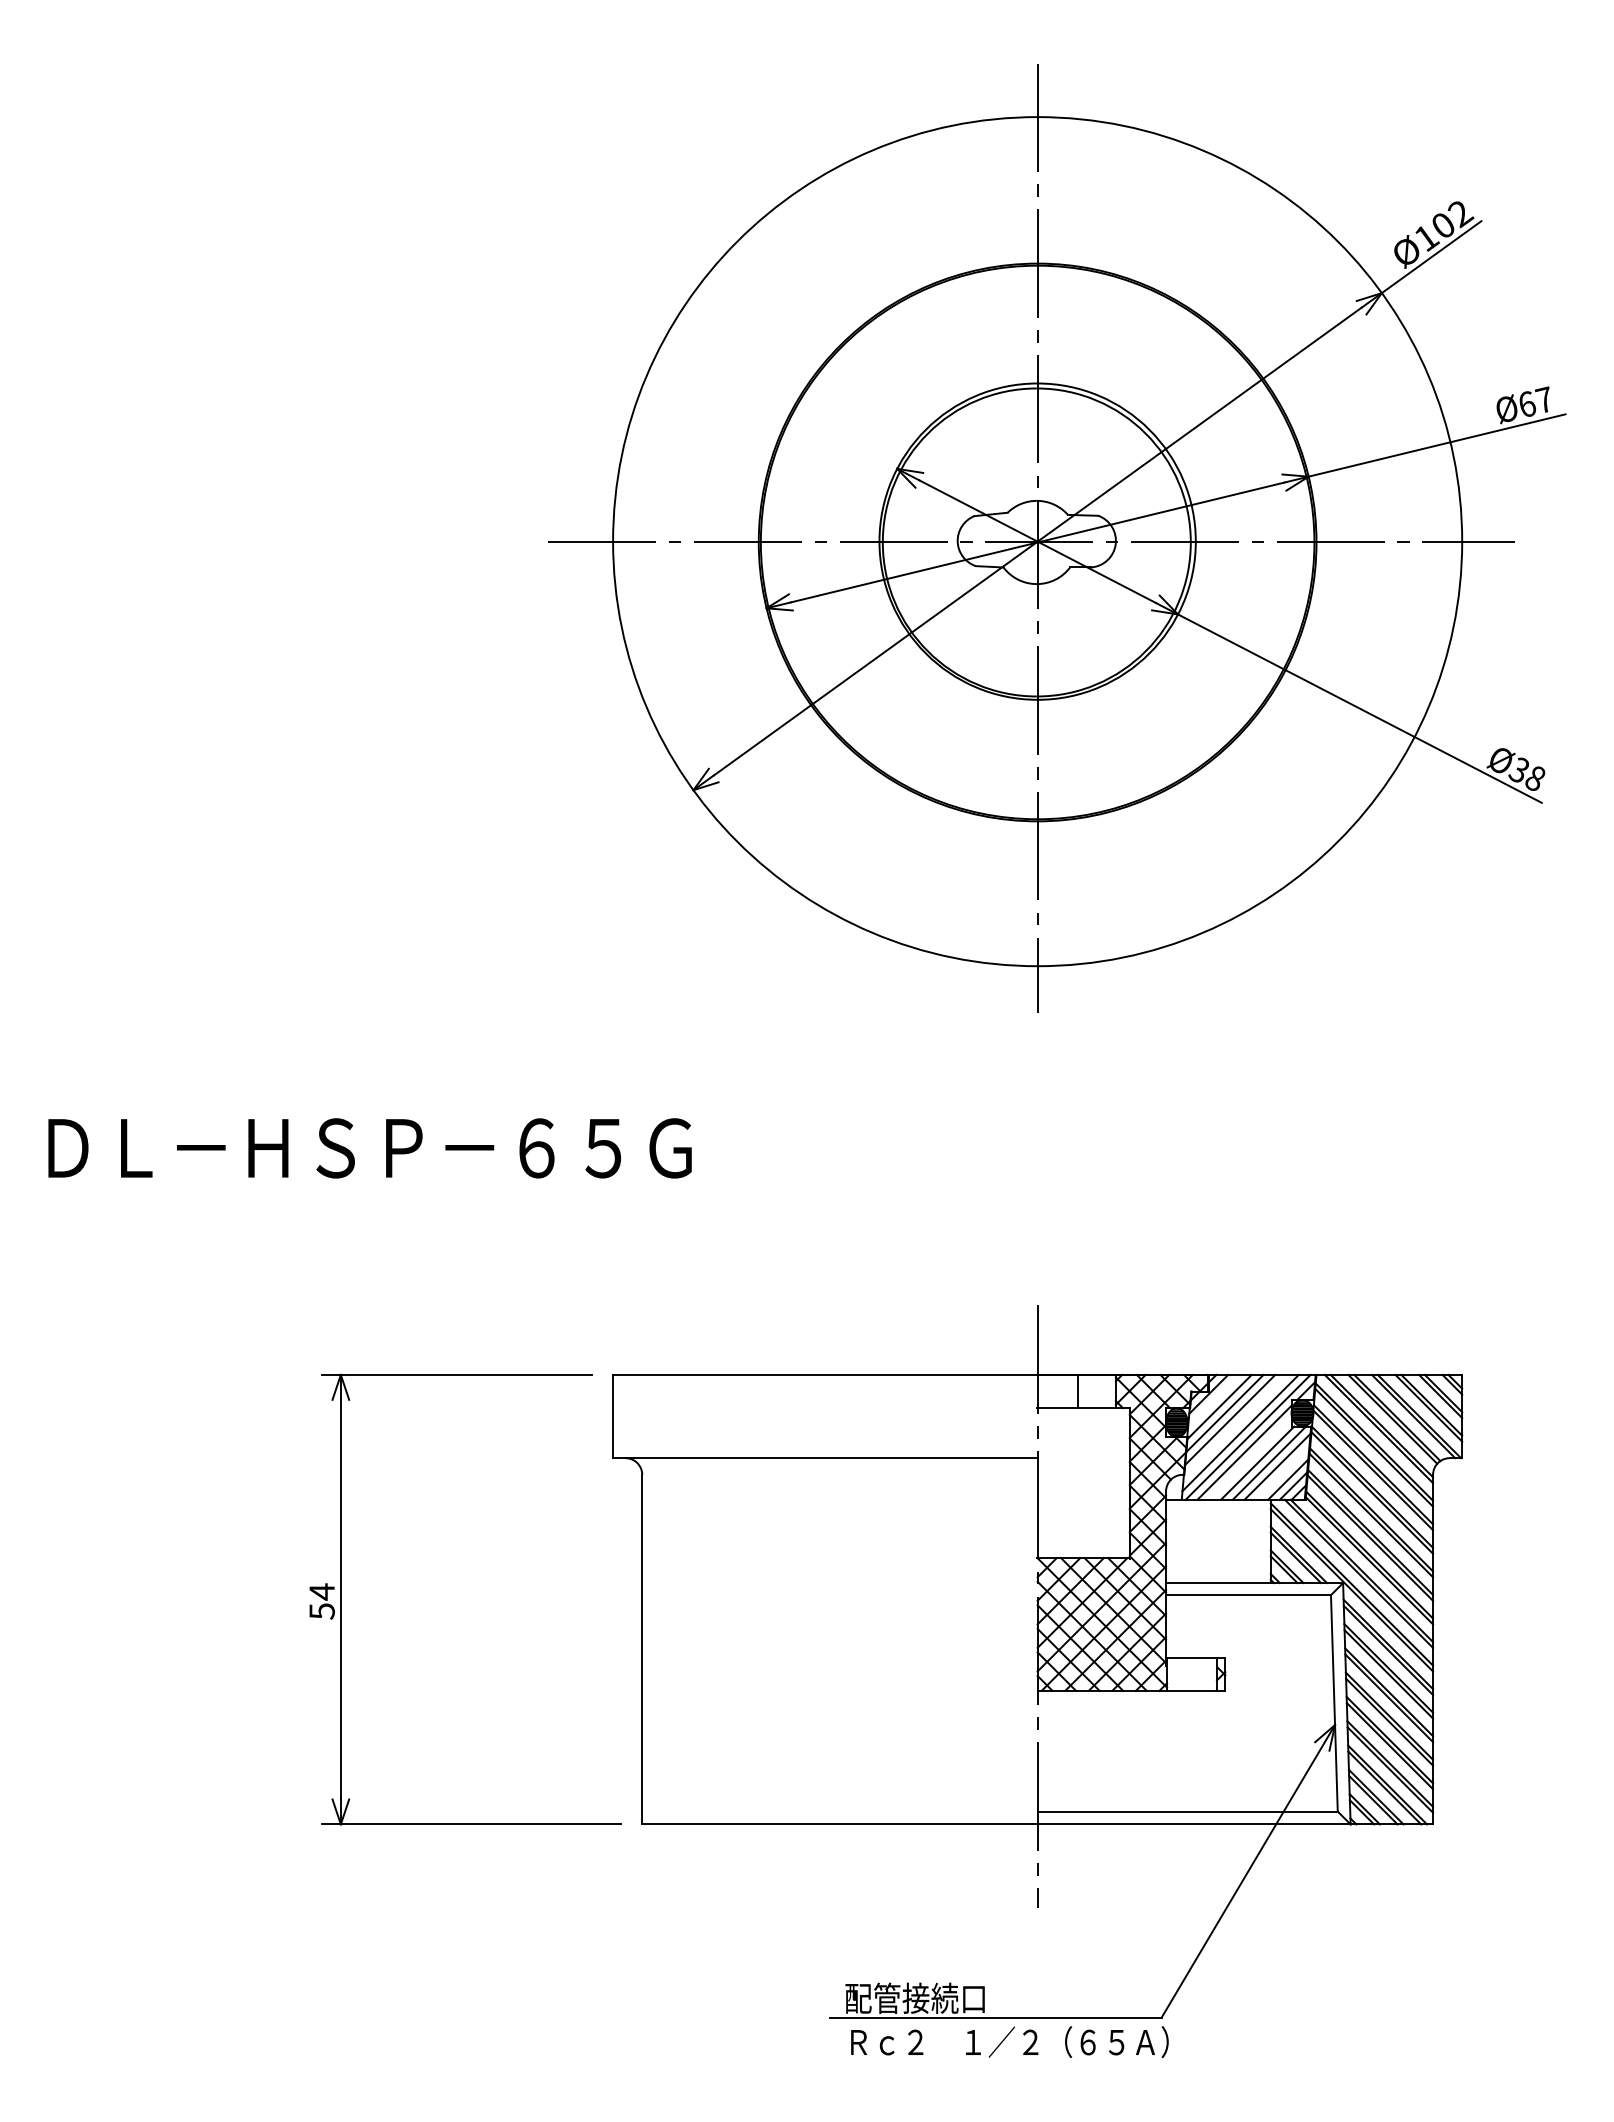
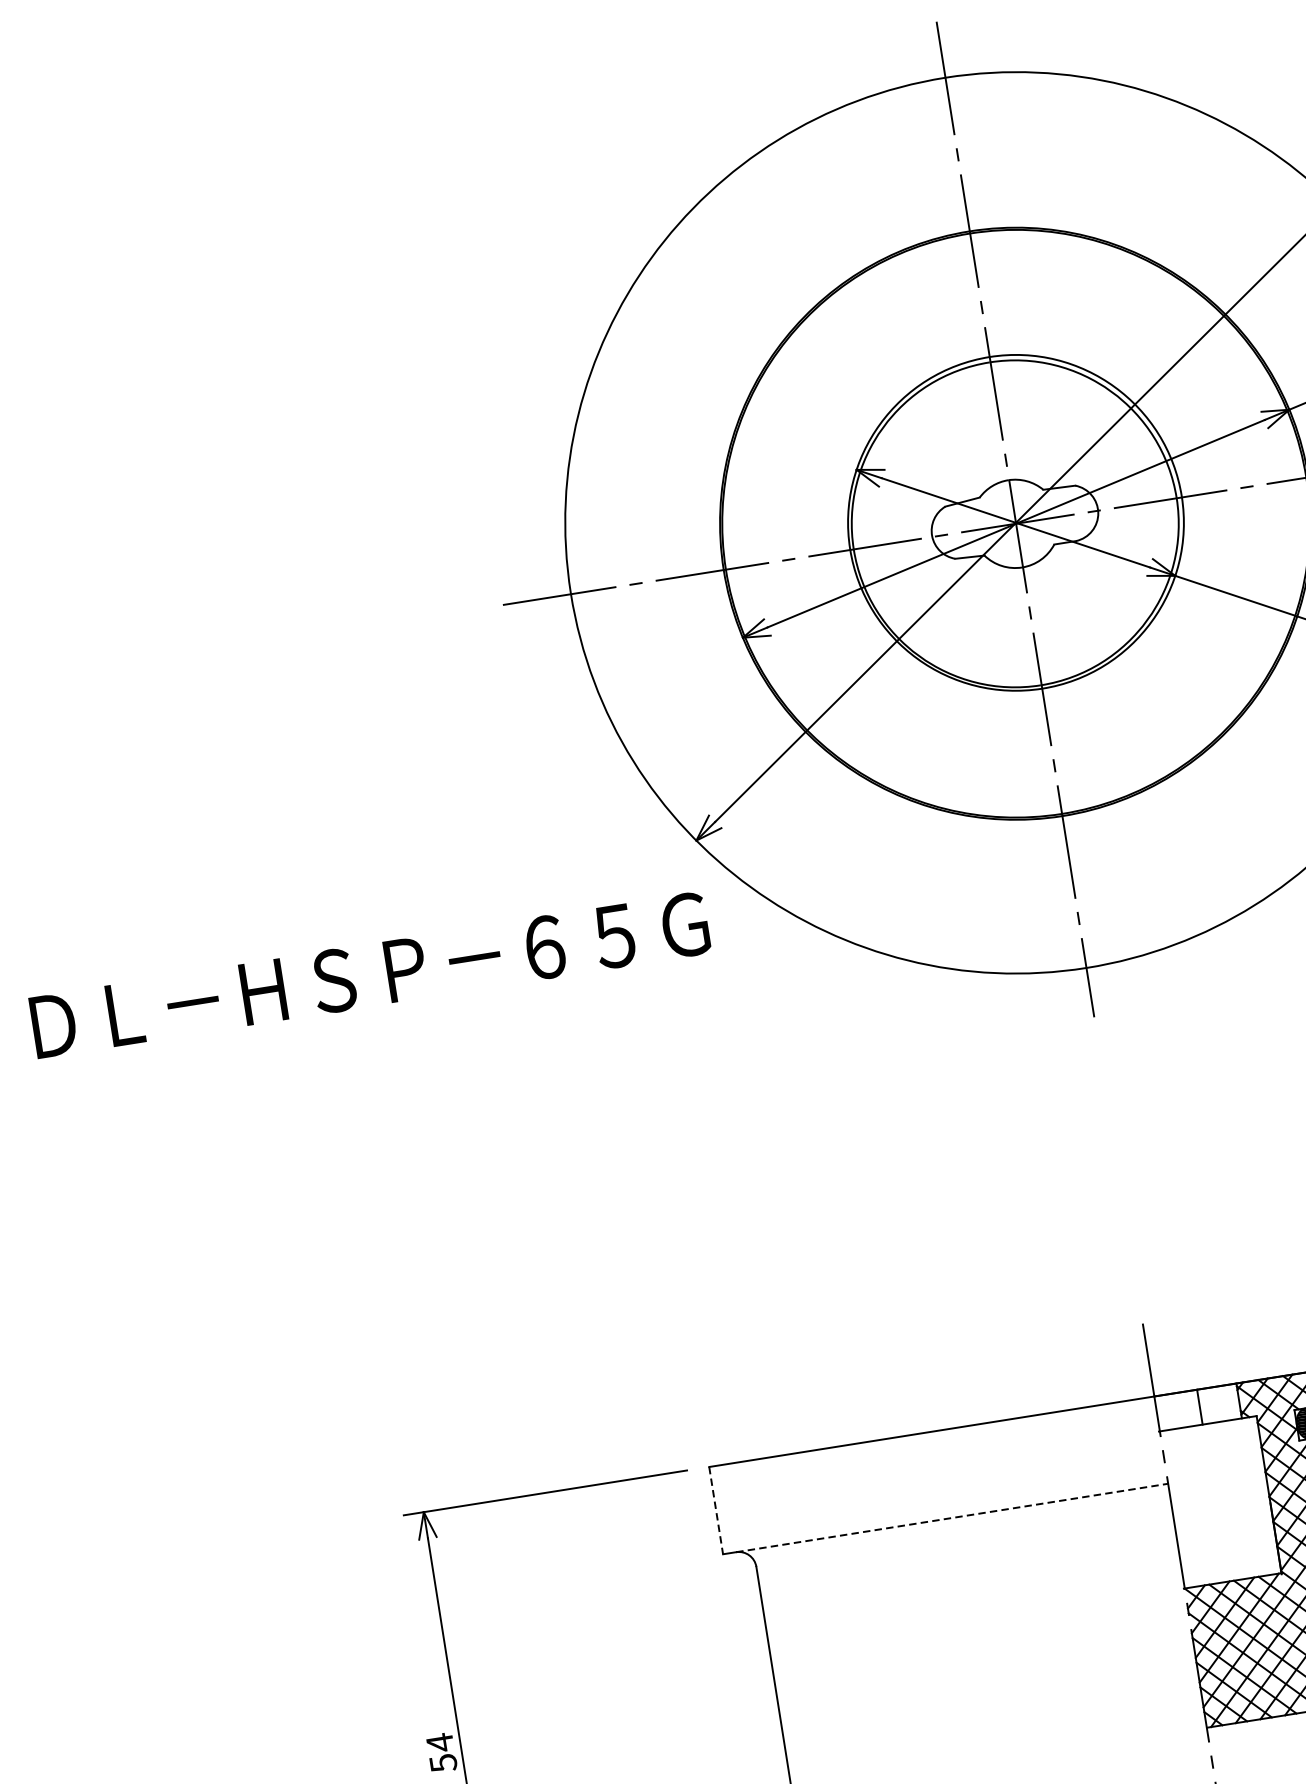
text: (369, 1148) -> (369, 975), moved
line: (613, 1416) -> (716, 1510), solid -> dashed
line: (832, 1458) -> (953, 1518), solid -> dashed

